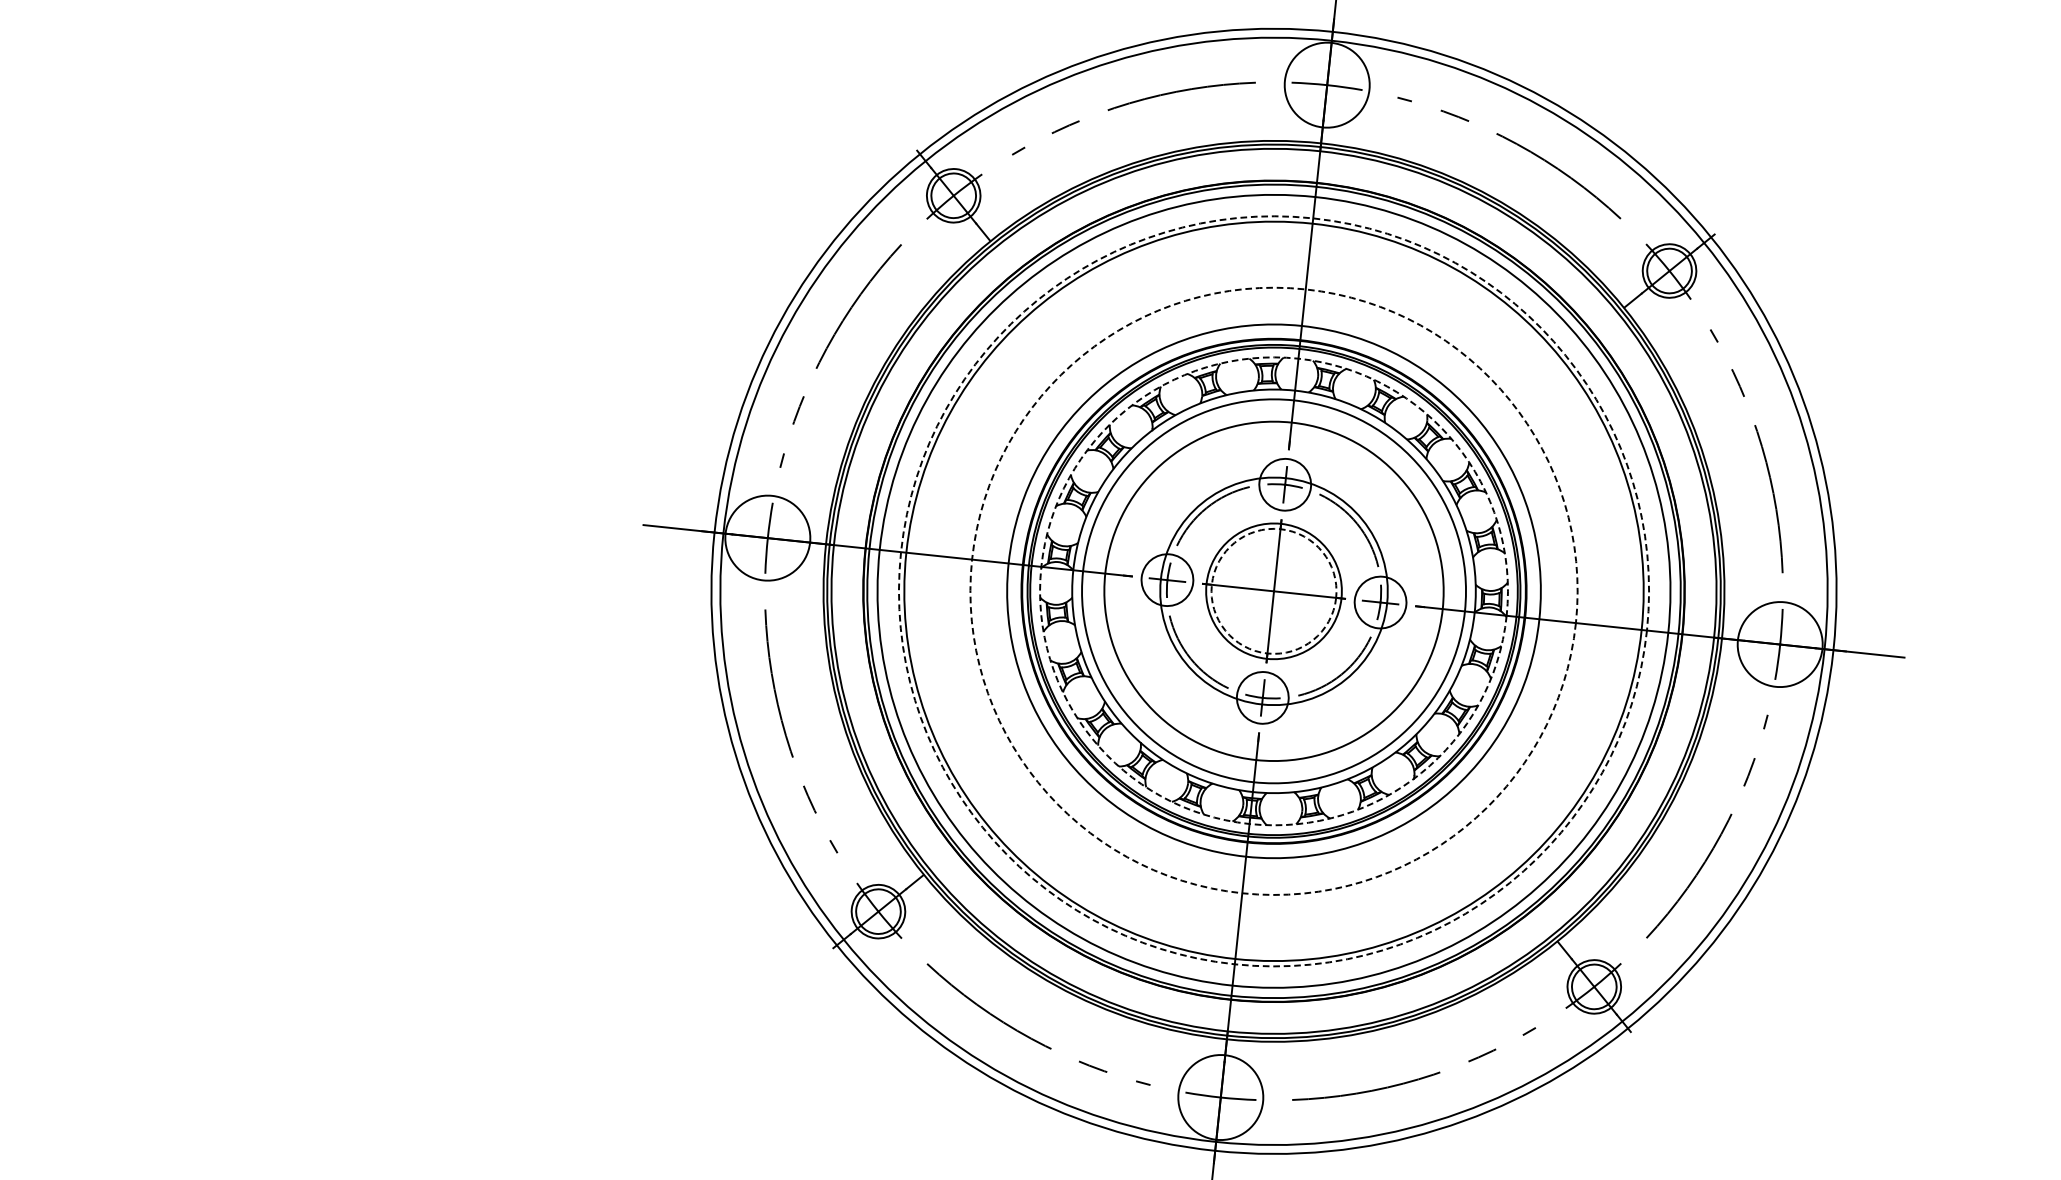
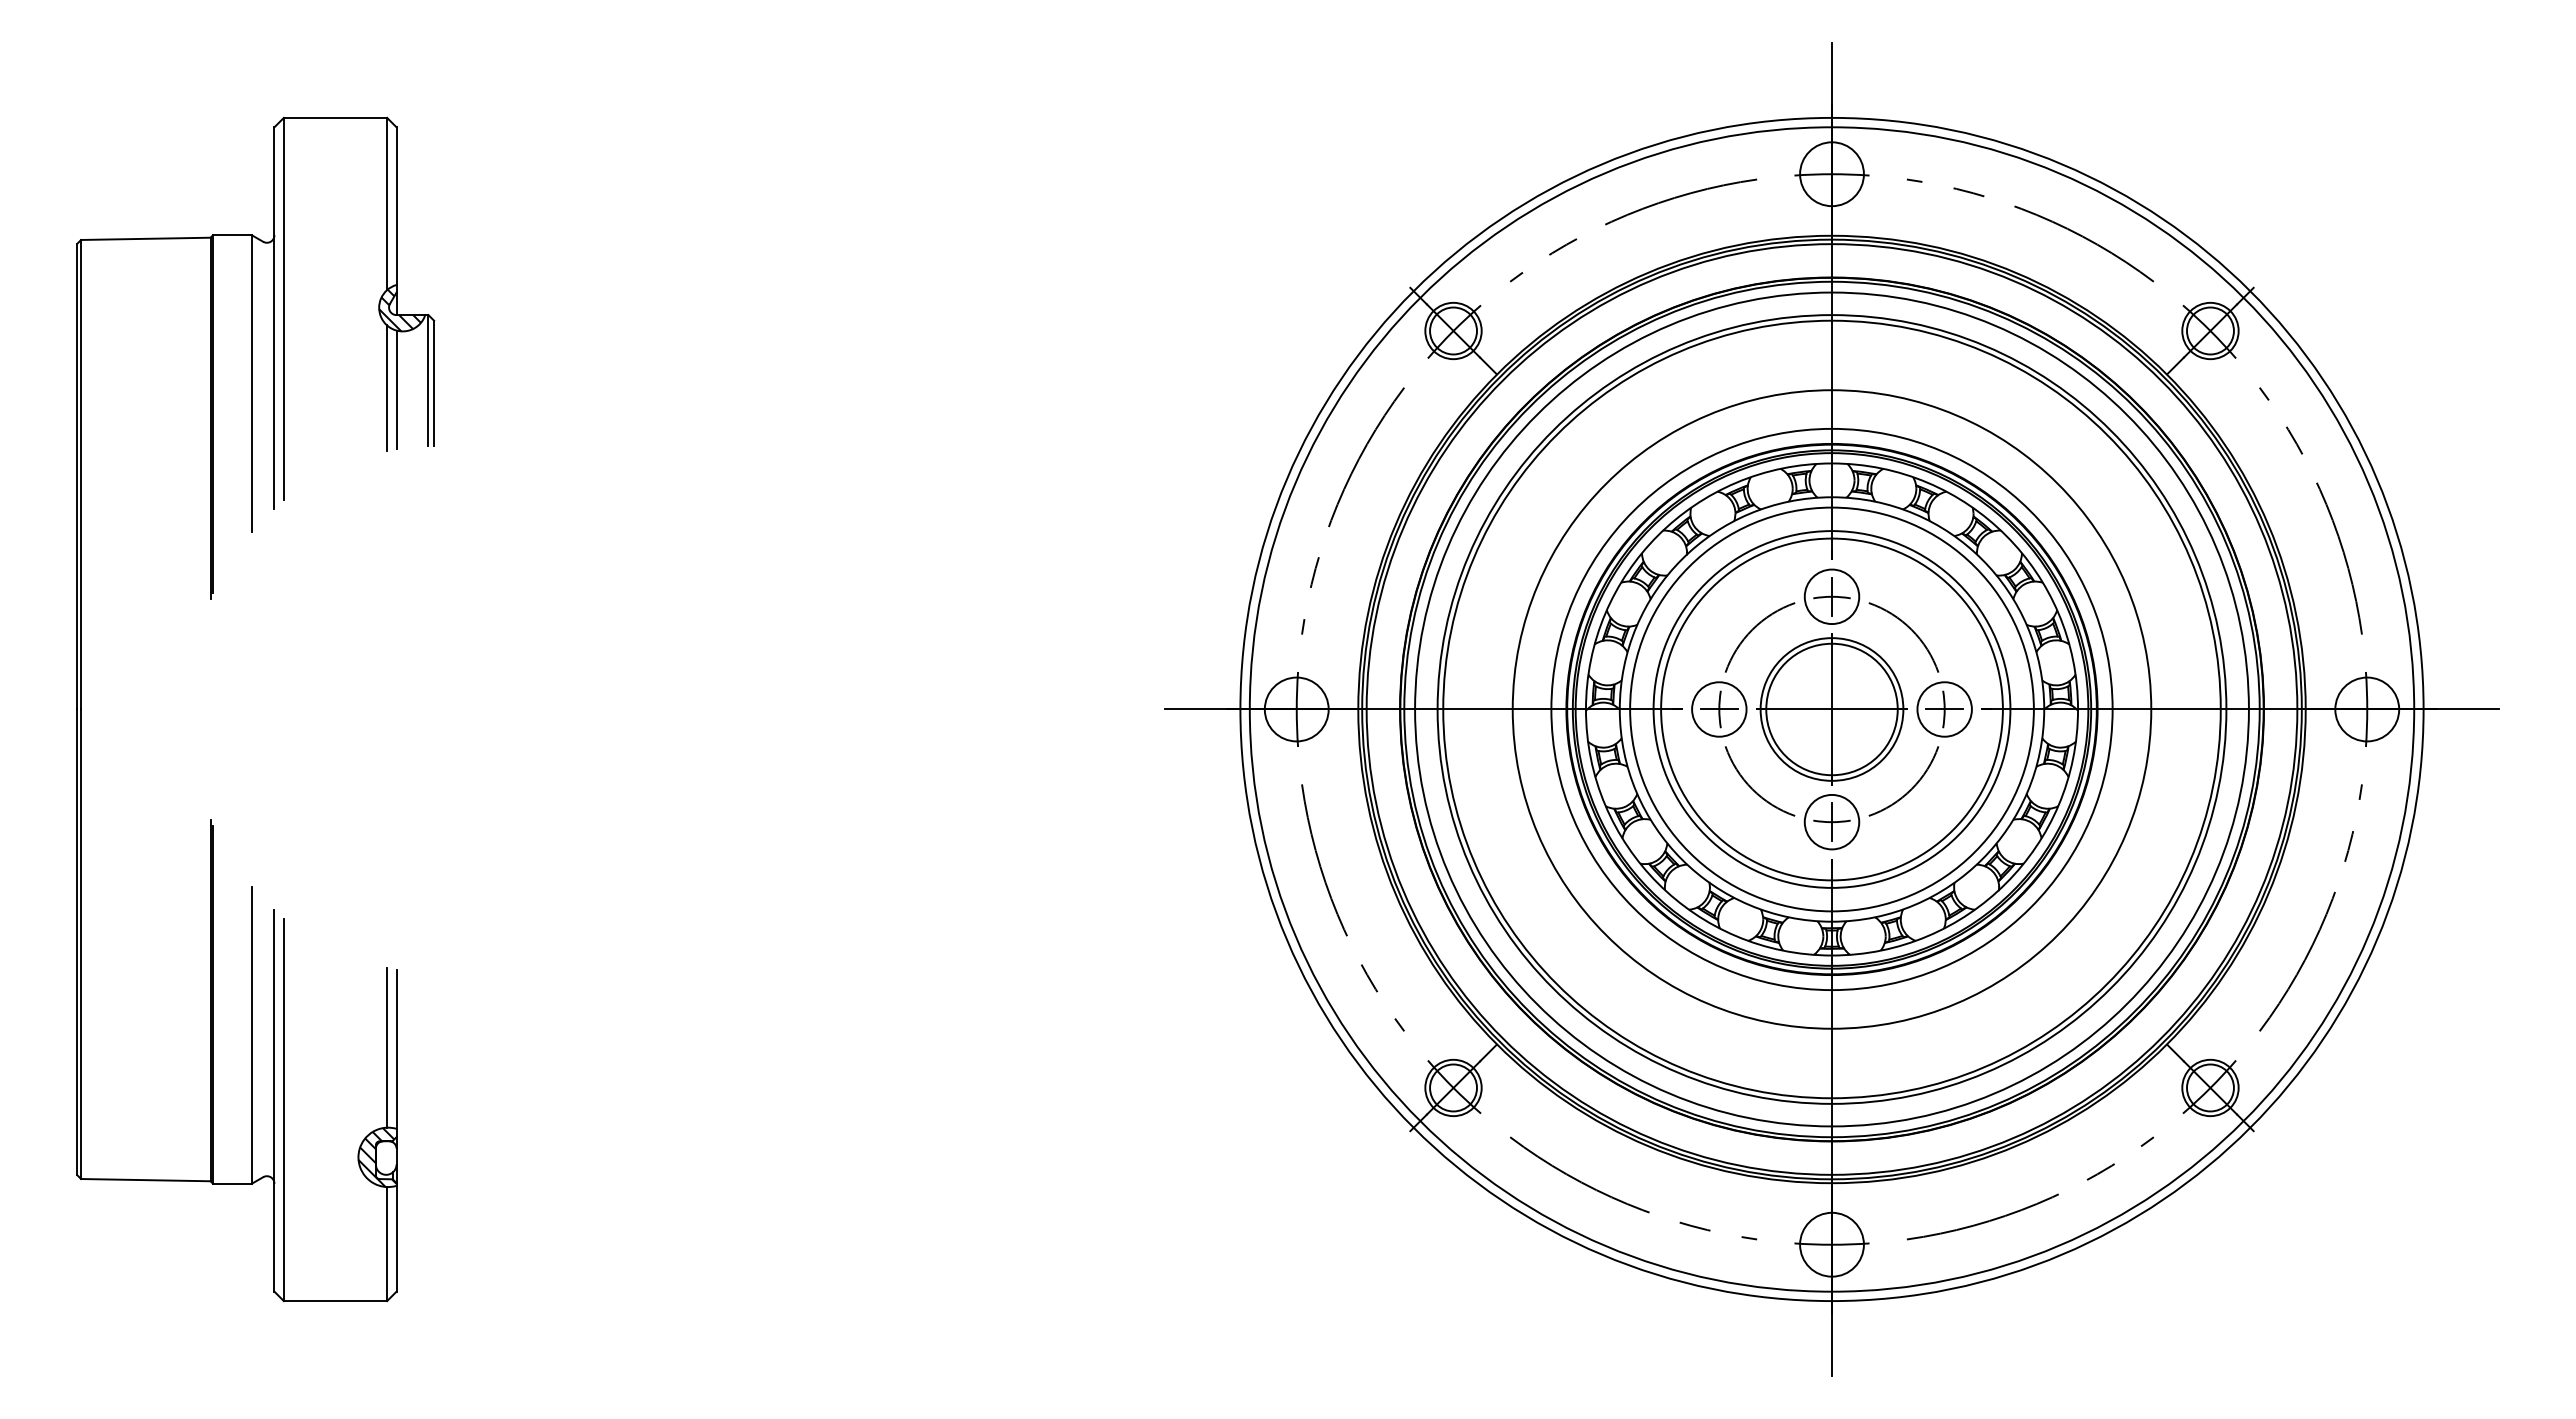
circle: (1326, 85) -> (1831, 174), size x0.71
circle: (767, 538) -> (1296, 709), size x0.71
circle: (1273, 591) -> (1831, 709), dashed -> solid
circle: (1273, 591) -> (1831, 709), dashed -> solid
circle: (1273, 591) -> (1831, 709), dashed -> solid
circle: (1273, 591) -> (1831, 709), dashed -> solid
circle: (1273, 591) -> (1831, 709), size x1.43
circle: (1780, 644) -> (2367, 709), size x0.71
circle: (1220, 1097) -> (1831, 1244), size x0.71

